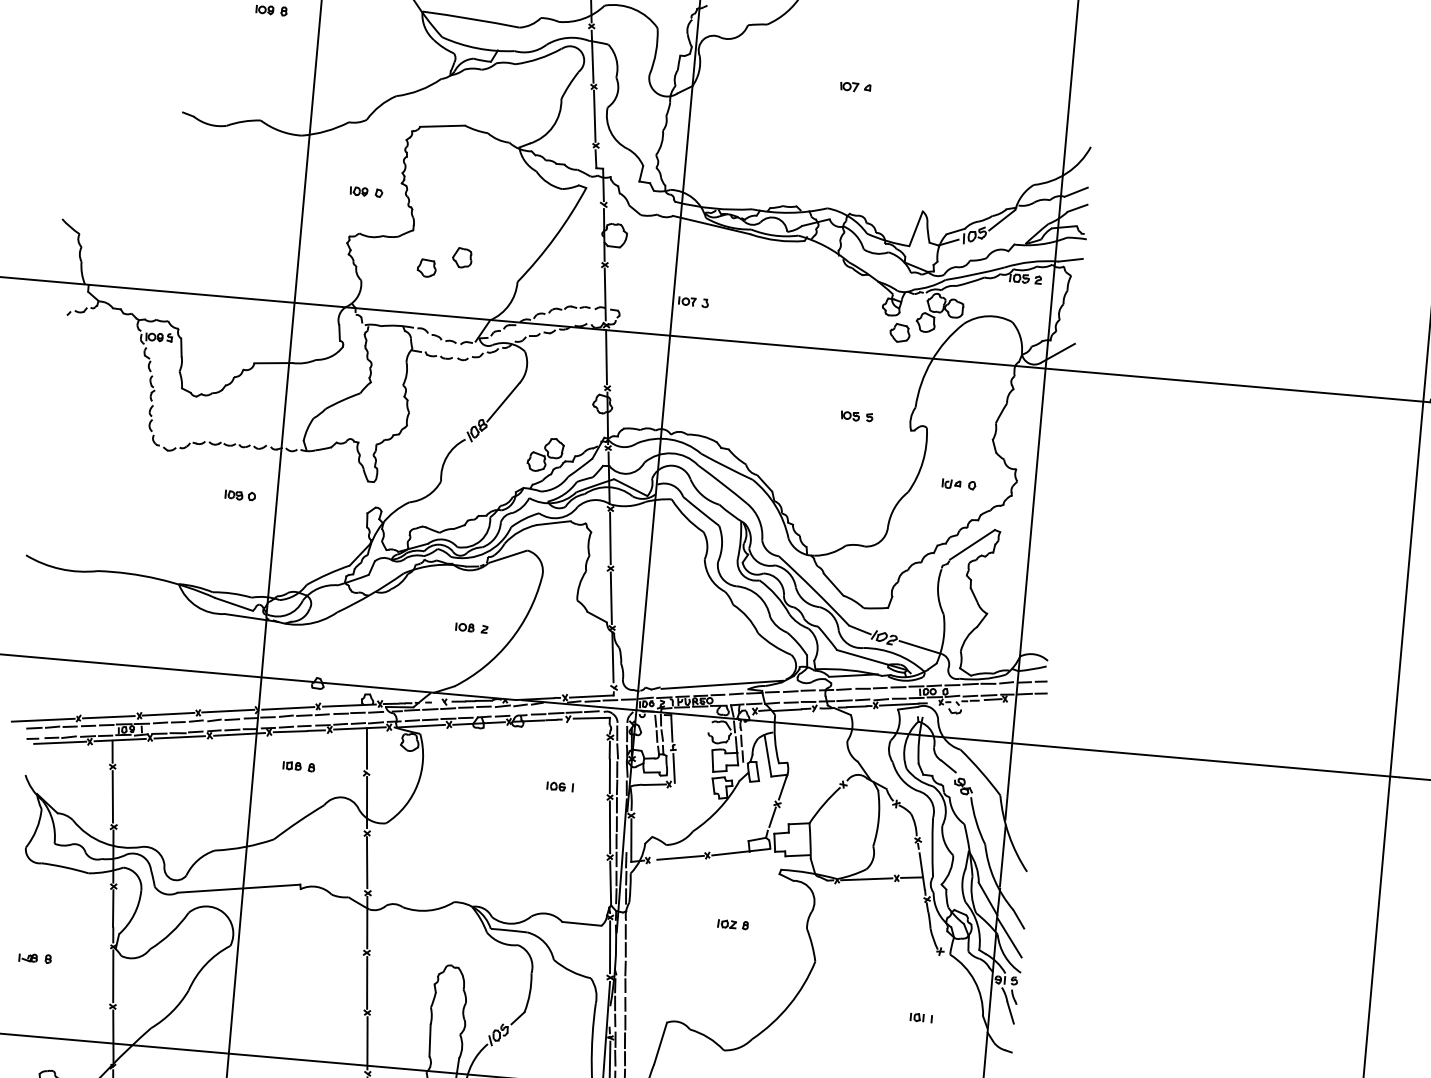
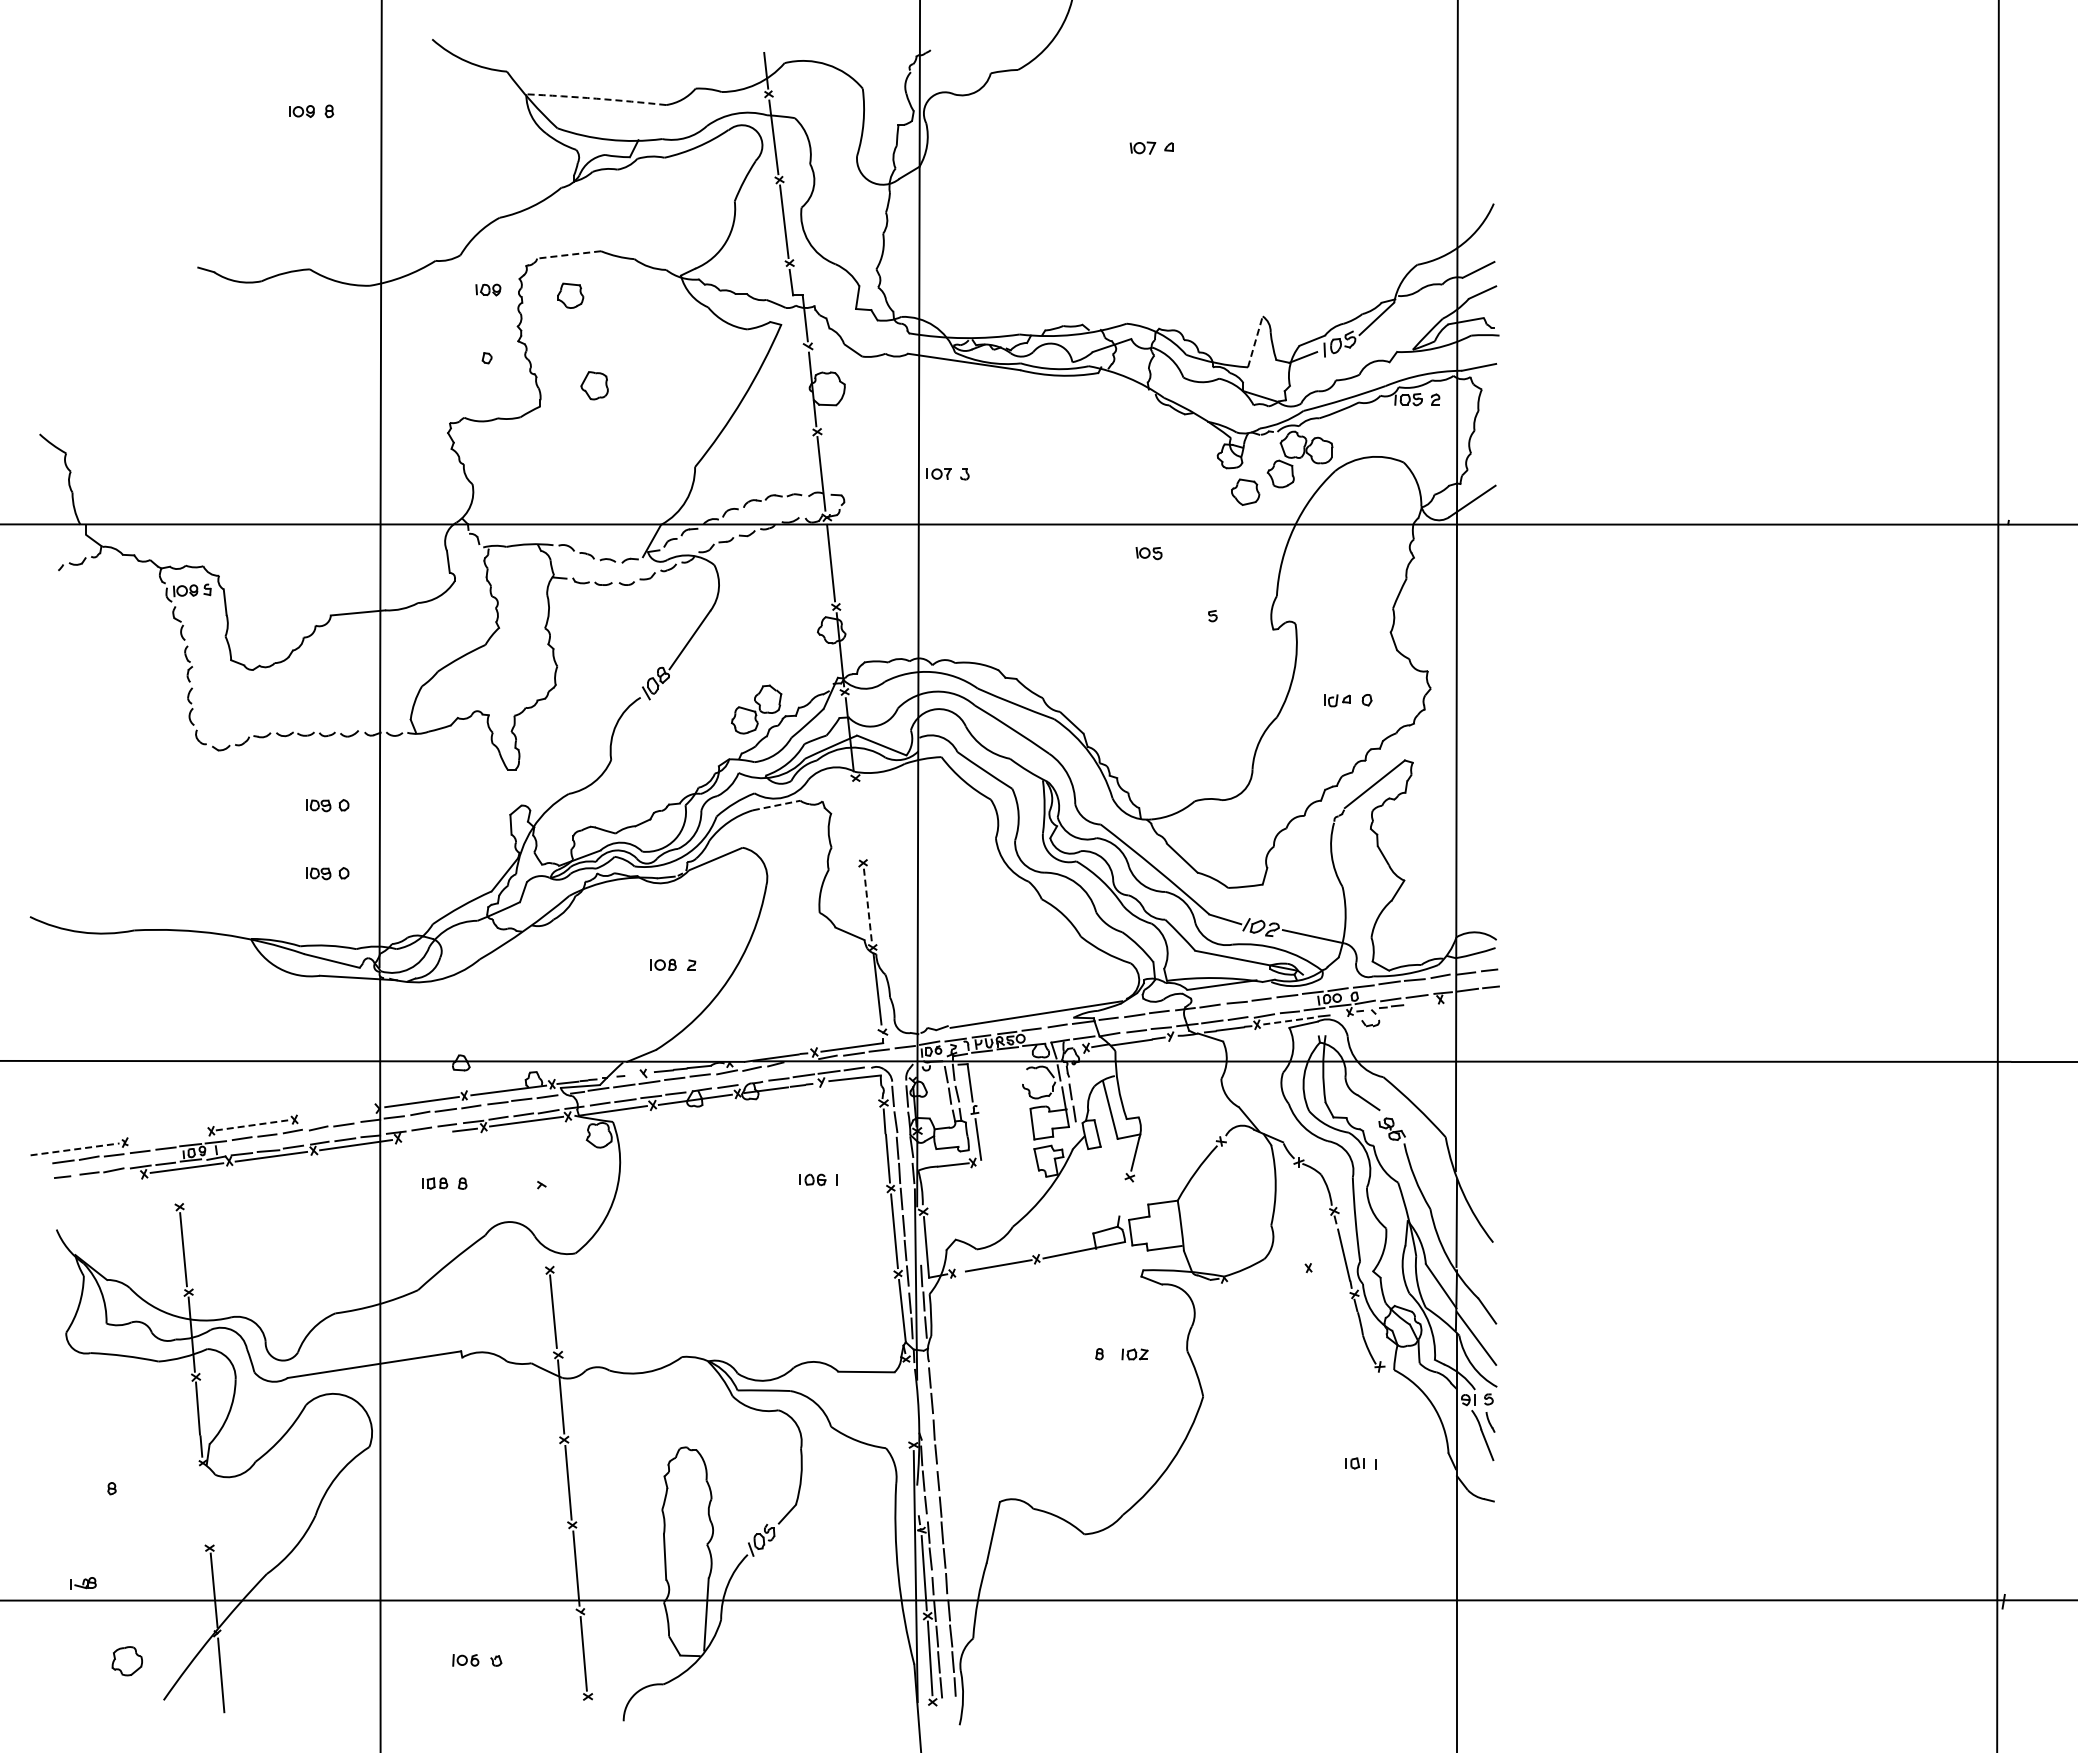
arc: (471, 18) -> (596, 98), solid -> dashed
line: (442, 125) -> (568, 254), solid -> dashed
part: (359, 191) -> (488, 289), moved
line: (916, 228) -> (1255, 341), solid -> dashed
part: (462, 257) -> (594, 385), moved
part: (426, 268) -> (570, 295), moved
part: (849, 416) -> (1148, 553), moved
line: (554, 523) -> (777, 805), solid -> dashed
line: (610, 537) -> (858, 819), removed
part: (236, 543) -> (327, 873), added
line: (611, 598) -> (867, 905), solid -> dashed
line: (993, 699) -> (1423, 1001), removed
line: (899, 704) -> (1290, 1020), solid -> dashed
line: (227, 711) -> (336, 1113), removed
line: (168, 714) -> (252, 1125), solid -> dashed
line: (108, 716) -> (167, 1136), removed
line: (43, 720) -> (75, 1149), solid -> dashed
line: (290, 731) -> (427, 1134), removed
line: (59, 742) -> (101, 1179), removed
line: (366, 748) -> (538, 1149), removed
line: (112, 751) -> (177, 1185), removed
line: (366, 802) -> (545, 1225), removed
line: (772, 817) -> (1124, 1196), removed
line: (911, 877) -> (1329, 1264), removed
line: (866, 878) -> (1265, 1272), removed
part: (726, 924) -> (1134, 1354), moved
line: (610, 947) -> (909, 1401), removed
part: (28, 958) -> (83, 1583), moved
line: (113, 976) -> (206, 1504), removed

